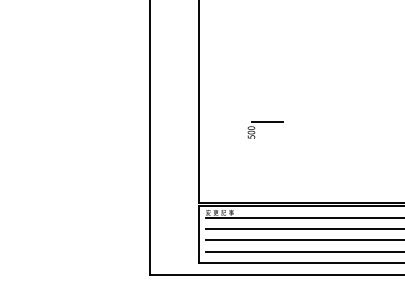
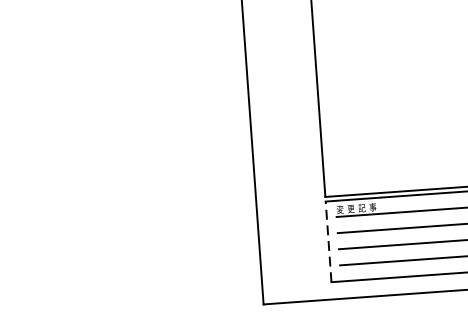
part: (265, 122) -> (412, 75), removed
line: (198, 234) -> (328, 241), solid -> dashed

